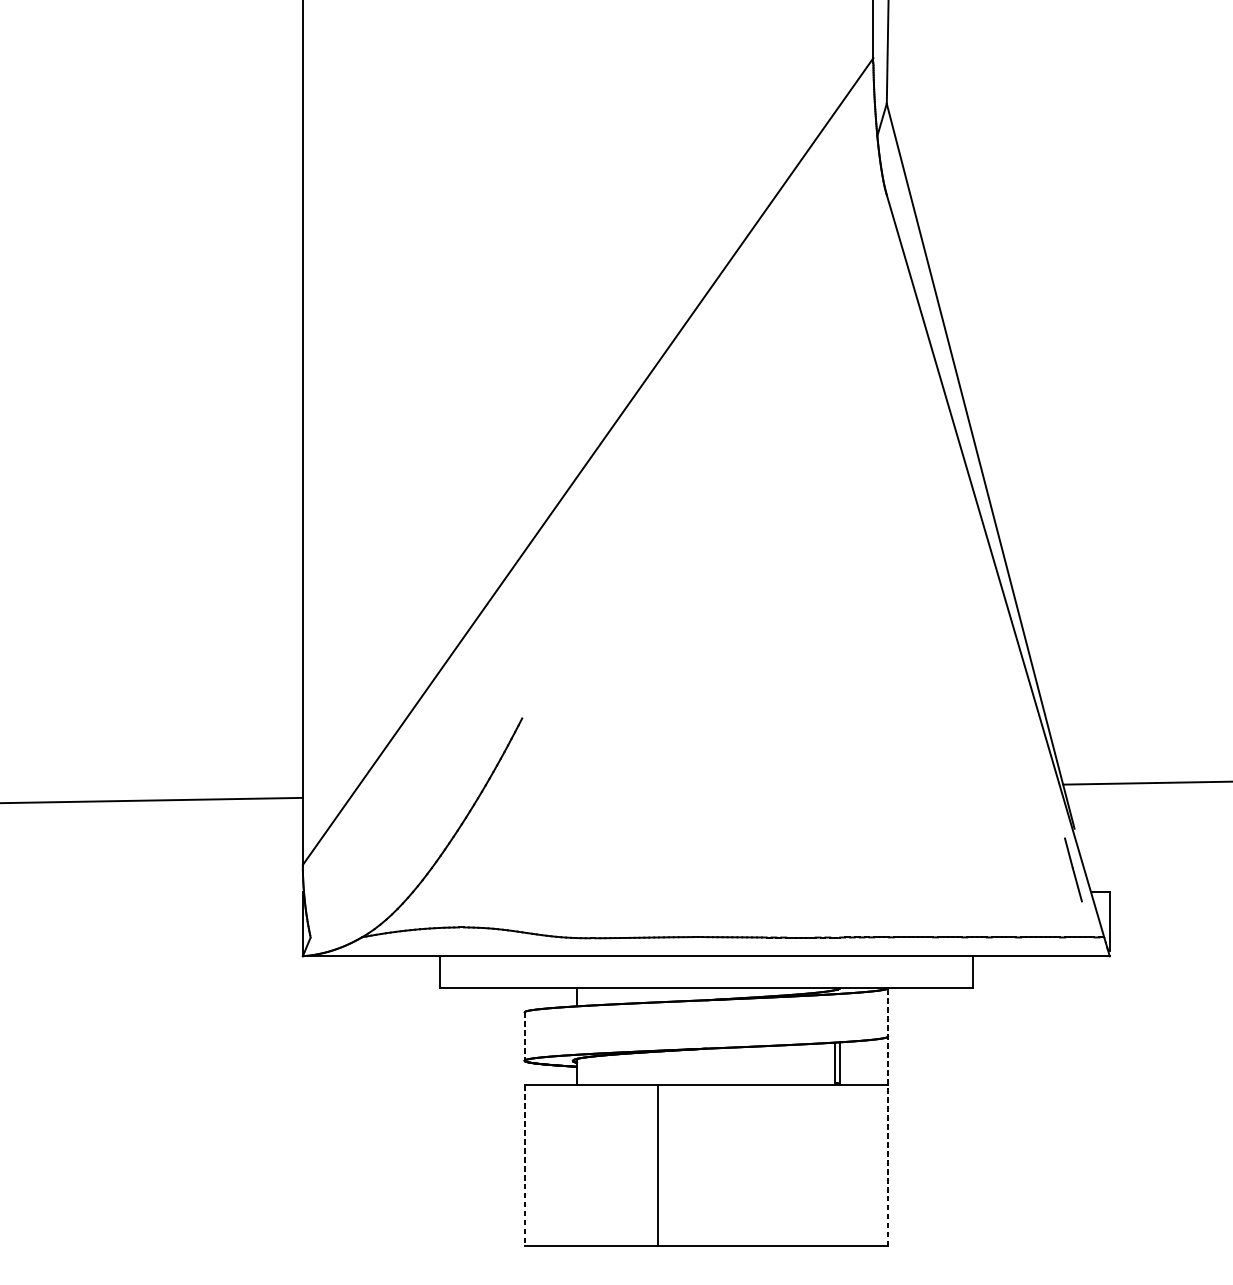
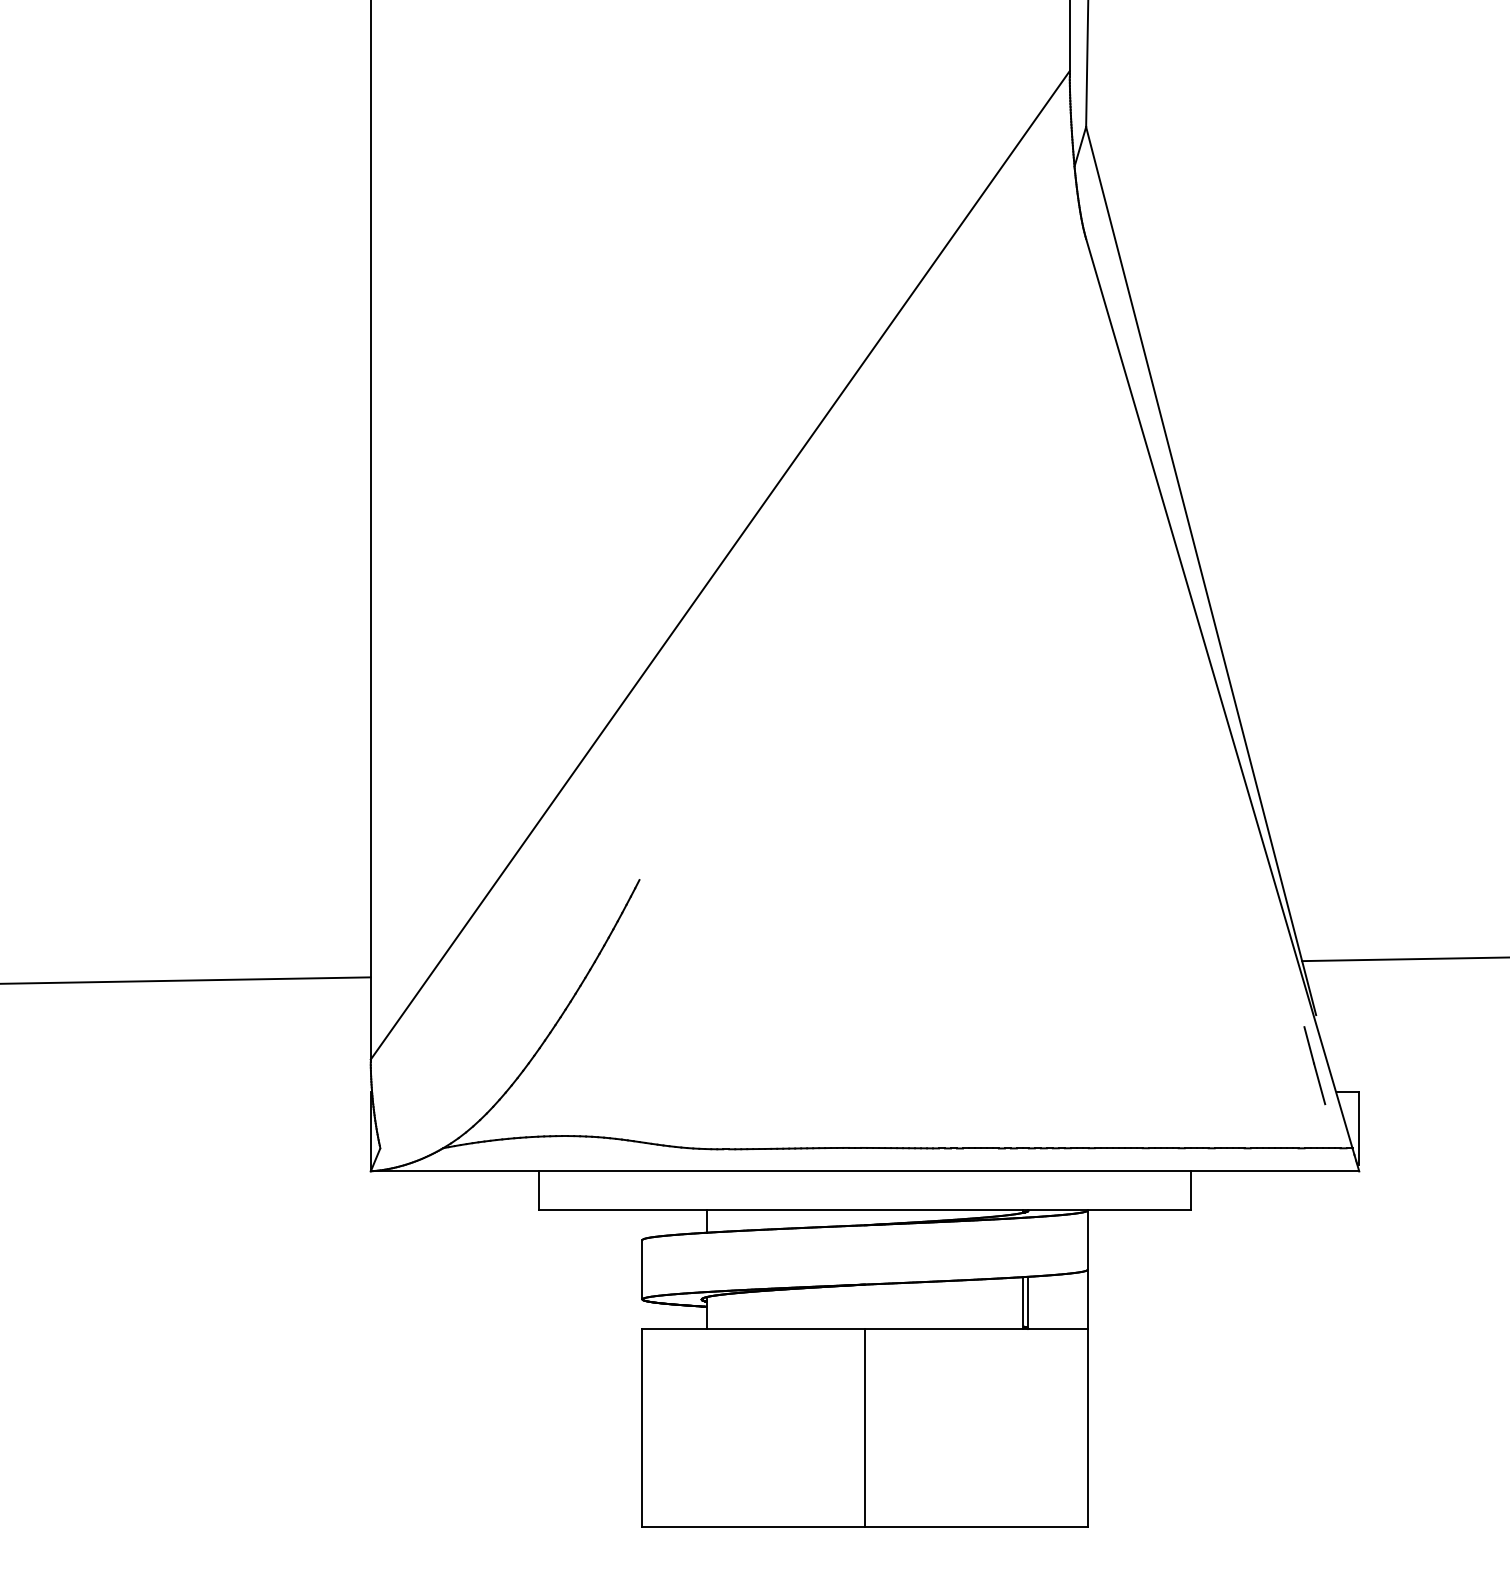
line: (524, 1036) -> (642, 1269), dashed -> solid
line: (887, 1117) -> (1087, 1368), dashed -> solid
line: (524, 1165) -> (642, 1427), dashed -> solid
line: (658, 1165) -> (865, 1427), moved

